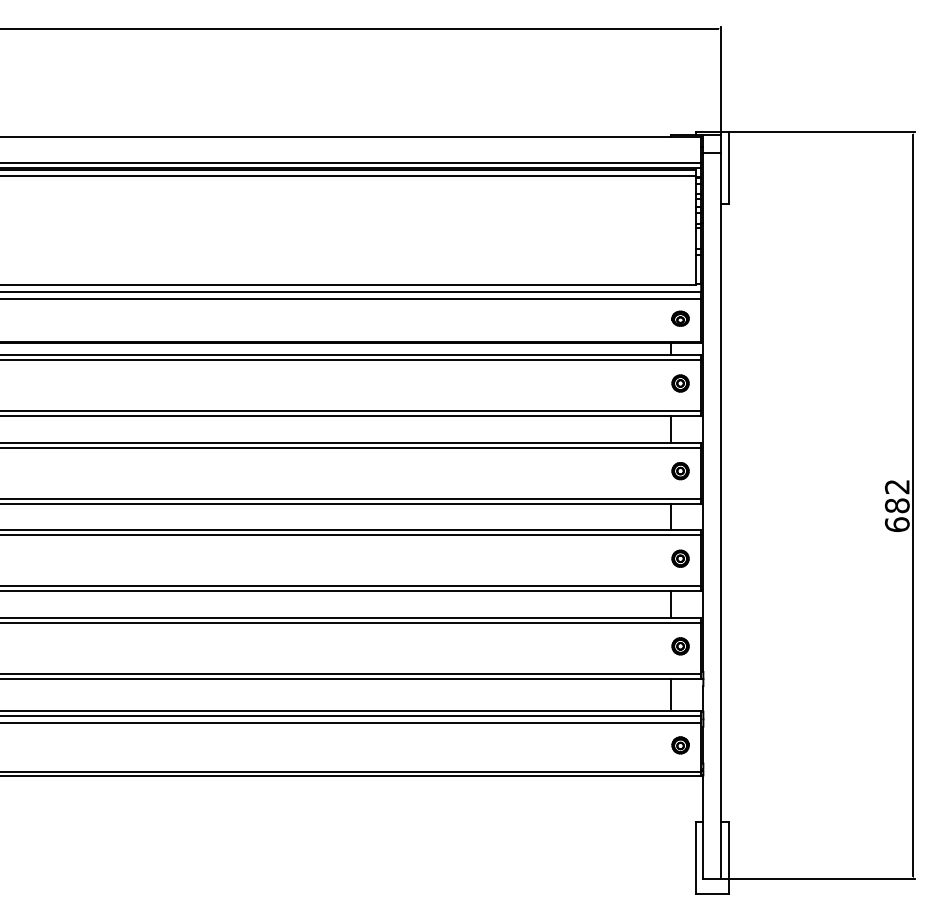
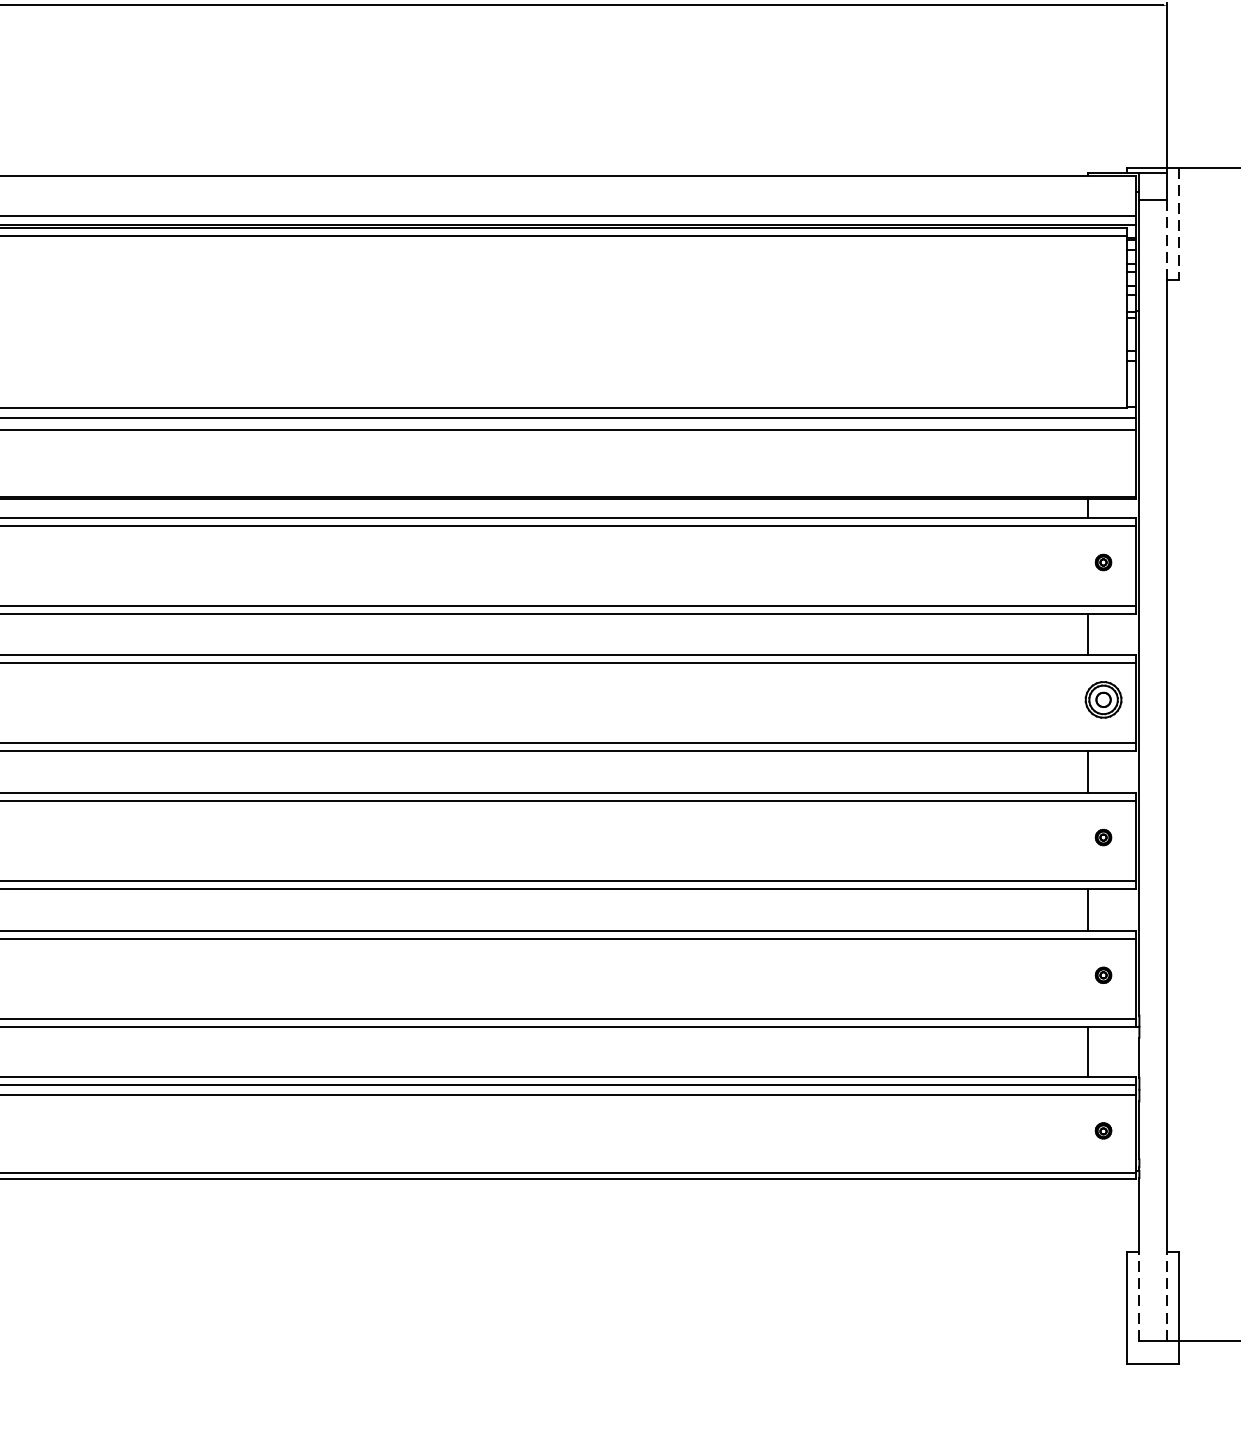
line: (728, 168) -> (1178, 224), solid -> dashed
line: (720, 178) -> (1166, 240), solid -> dashed
part: (680, 318) -> (1103, 460), removed
part: (680, 383) -> (1103, 562), size x0.6
part: (680, 471) -> (1103, 700), size x1.4
part: (680, 558) -> (1103, 837), size x0.6
part: (680, 646) -> (1103, 975), size x0.6
part: (680, 745) -> (1103, 1130), size x0.6
line: (703, 850) -> (1139, 1295), solid -> dashed
line: (720, 850) -> (1166, 1295), solid -> dashed

